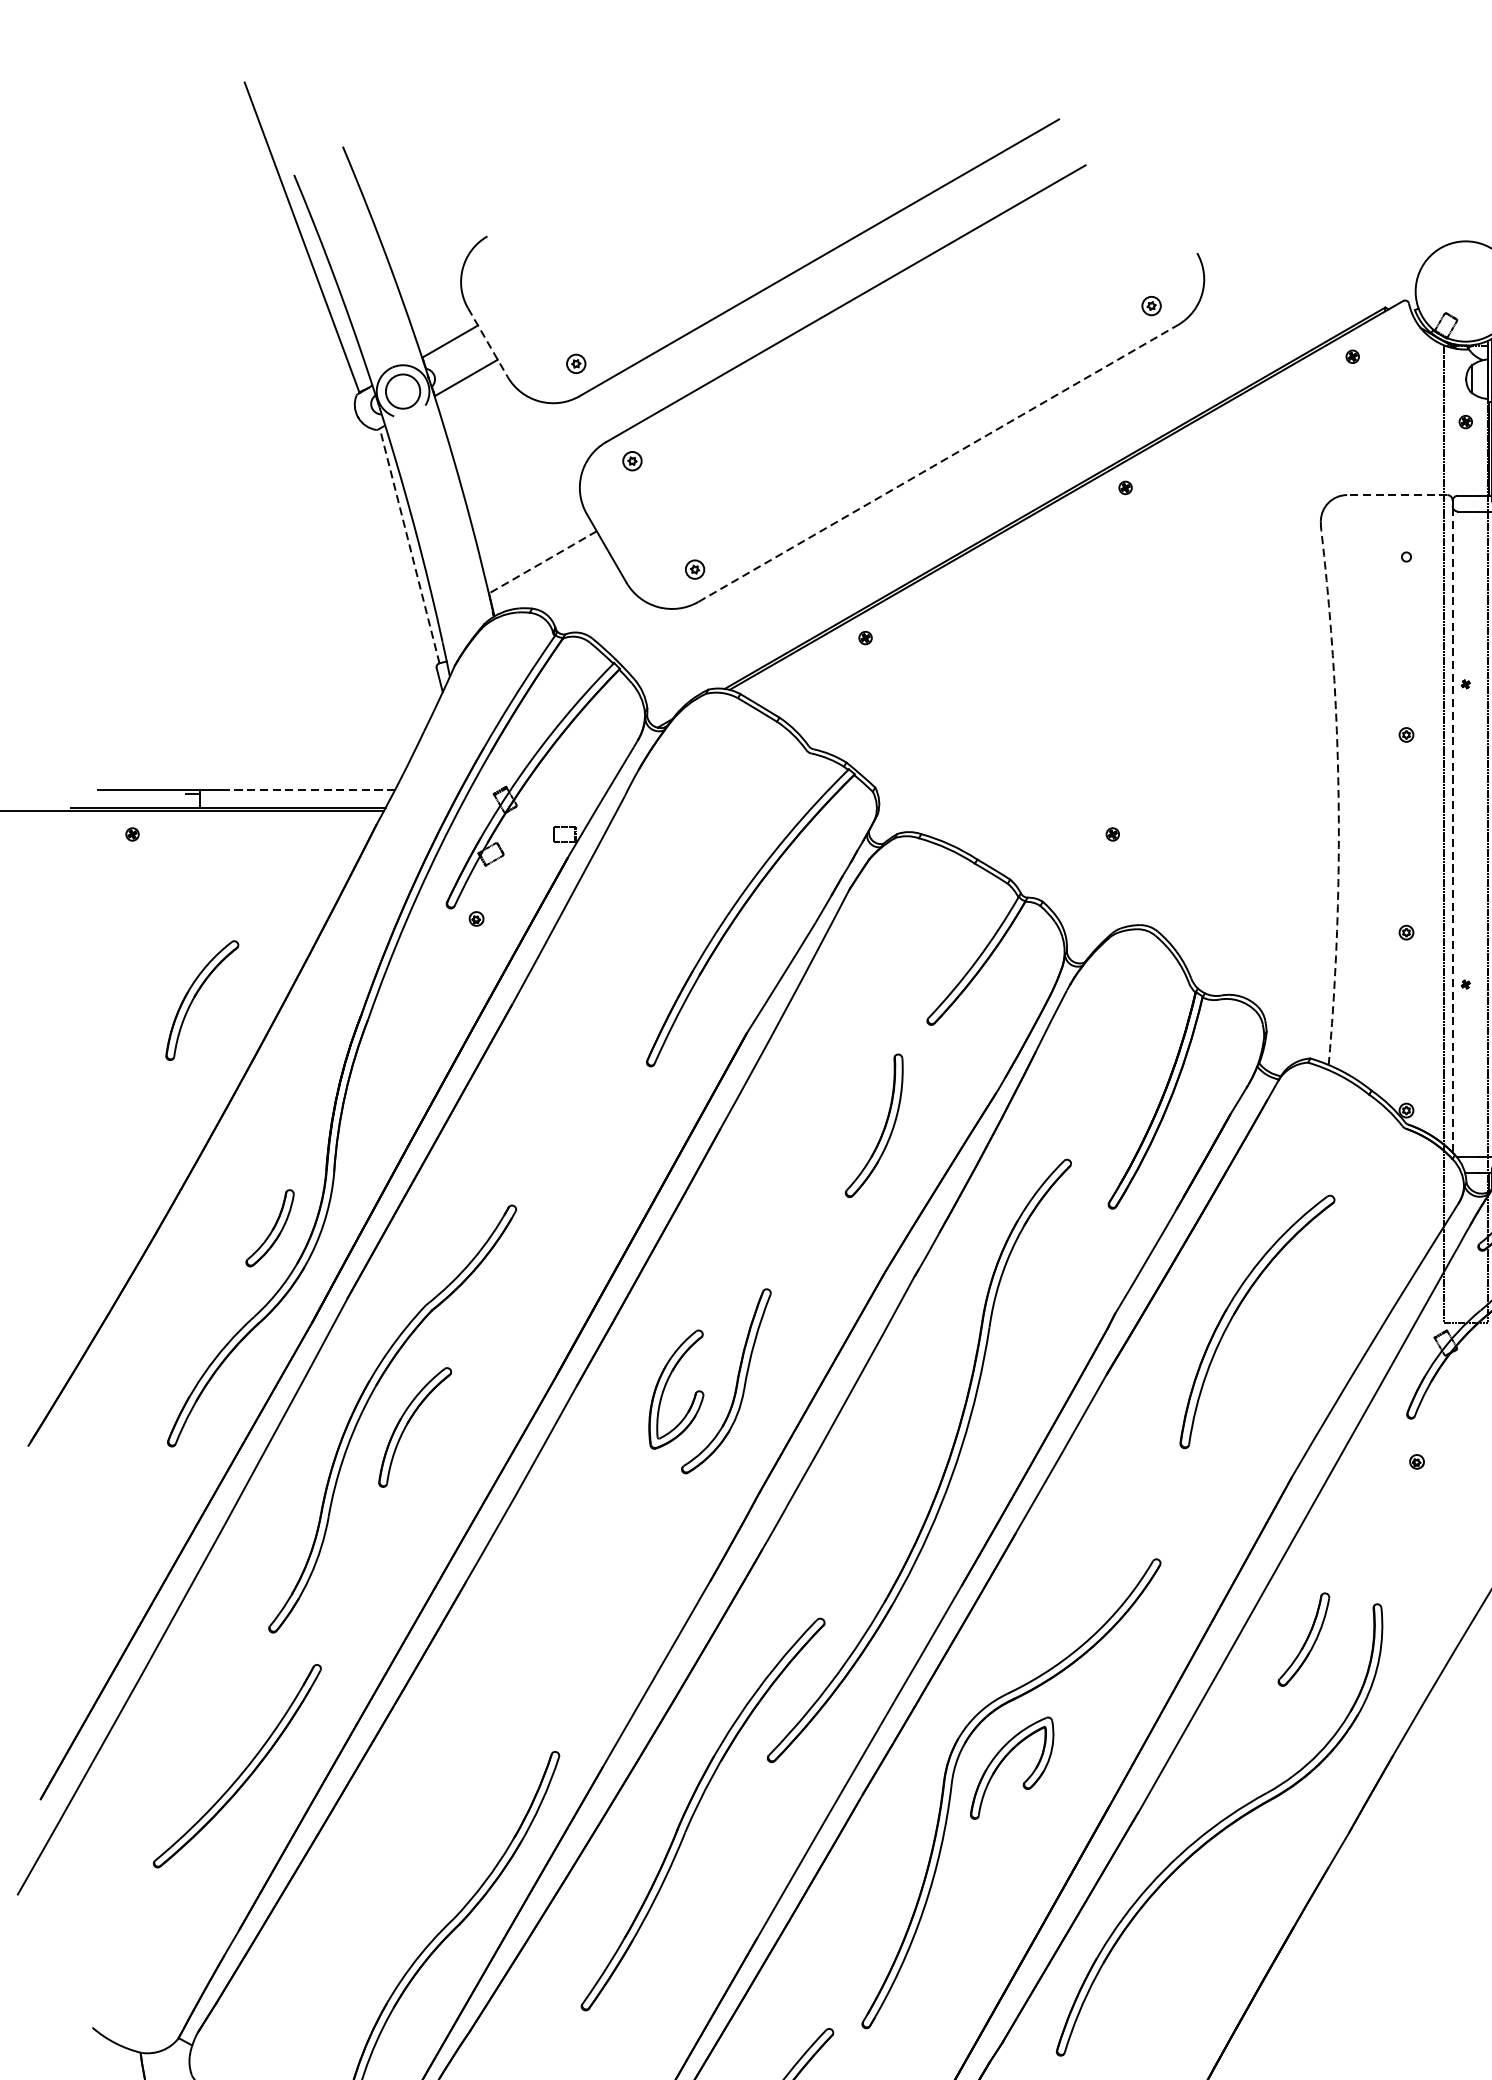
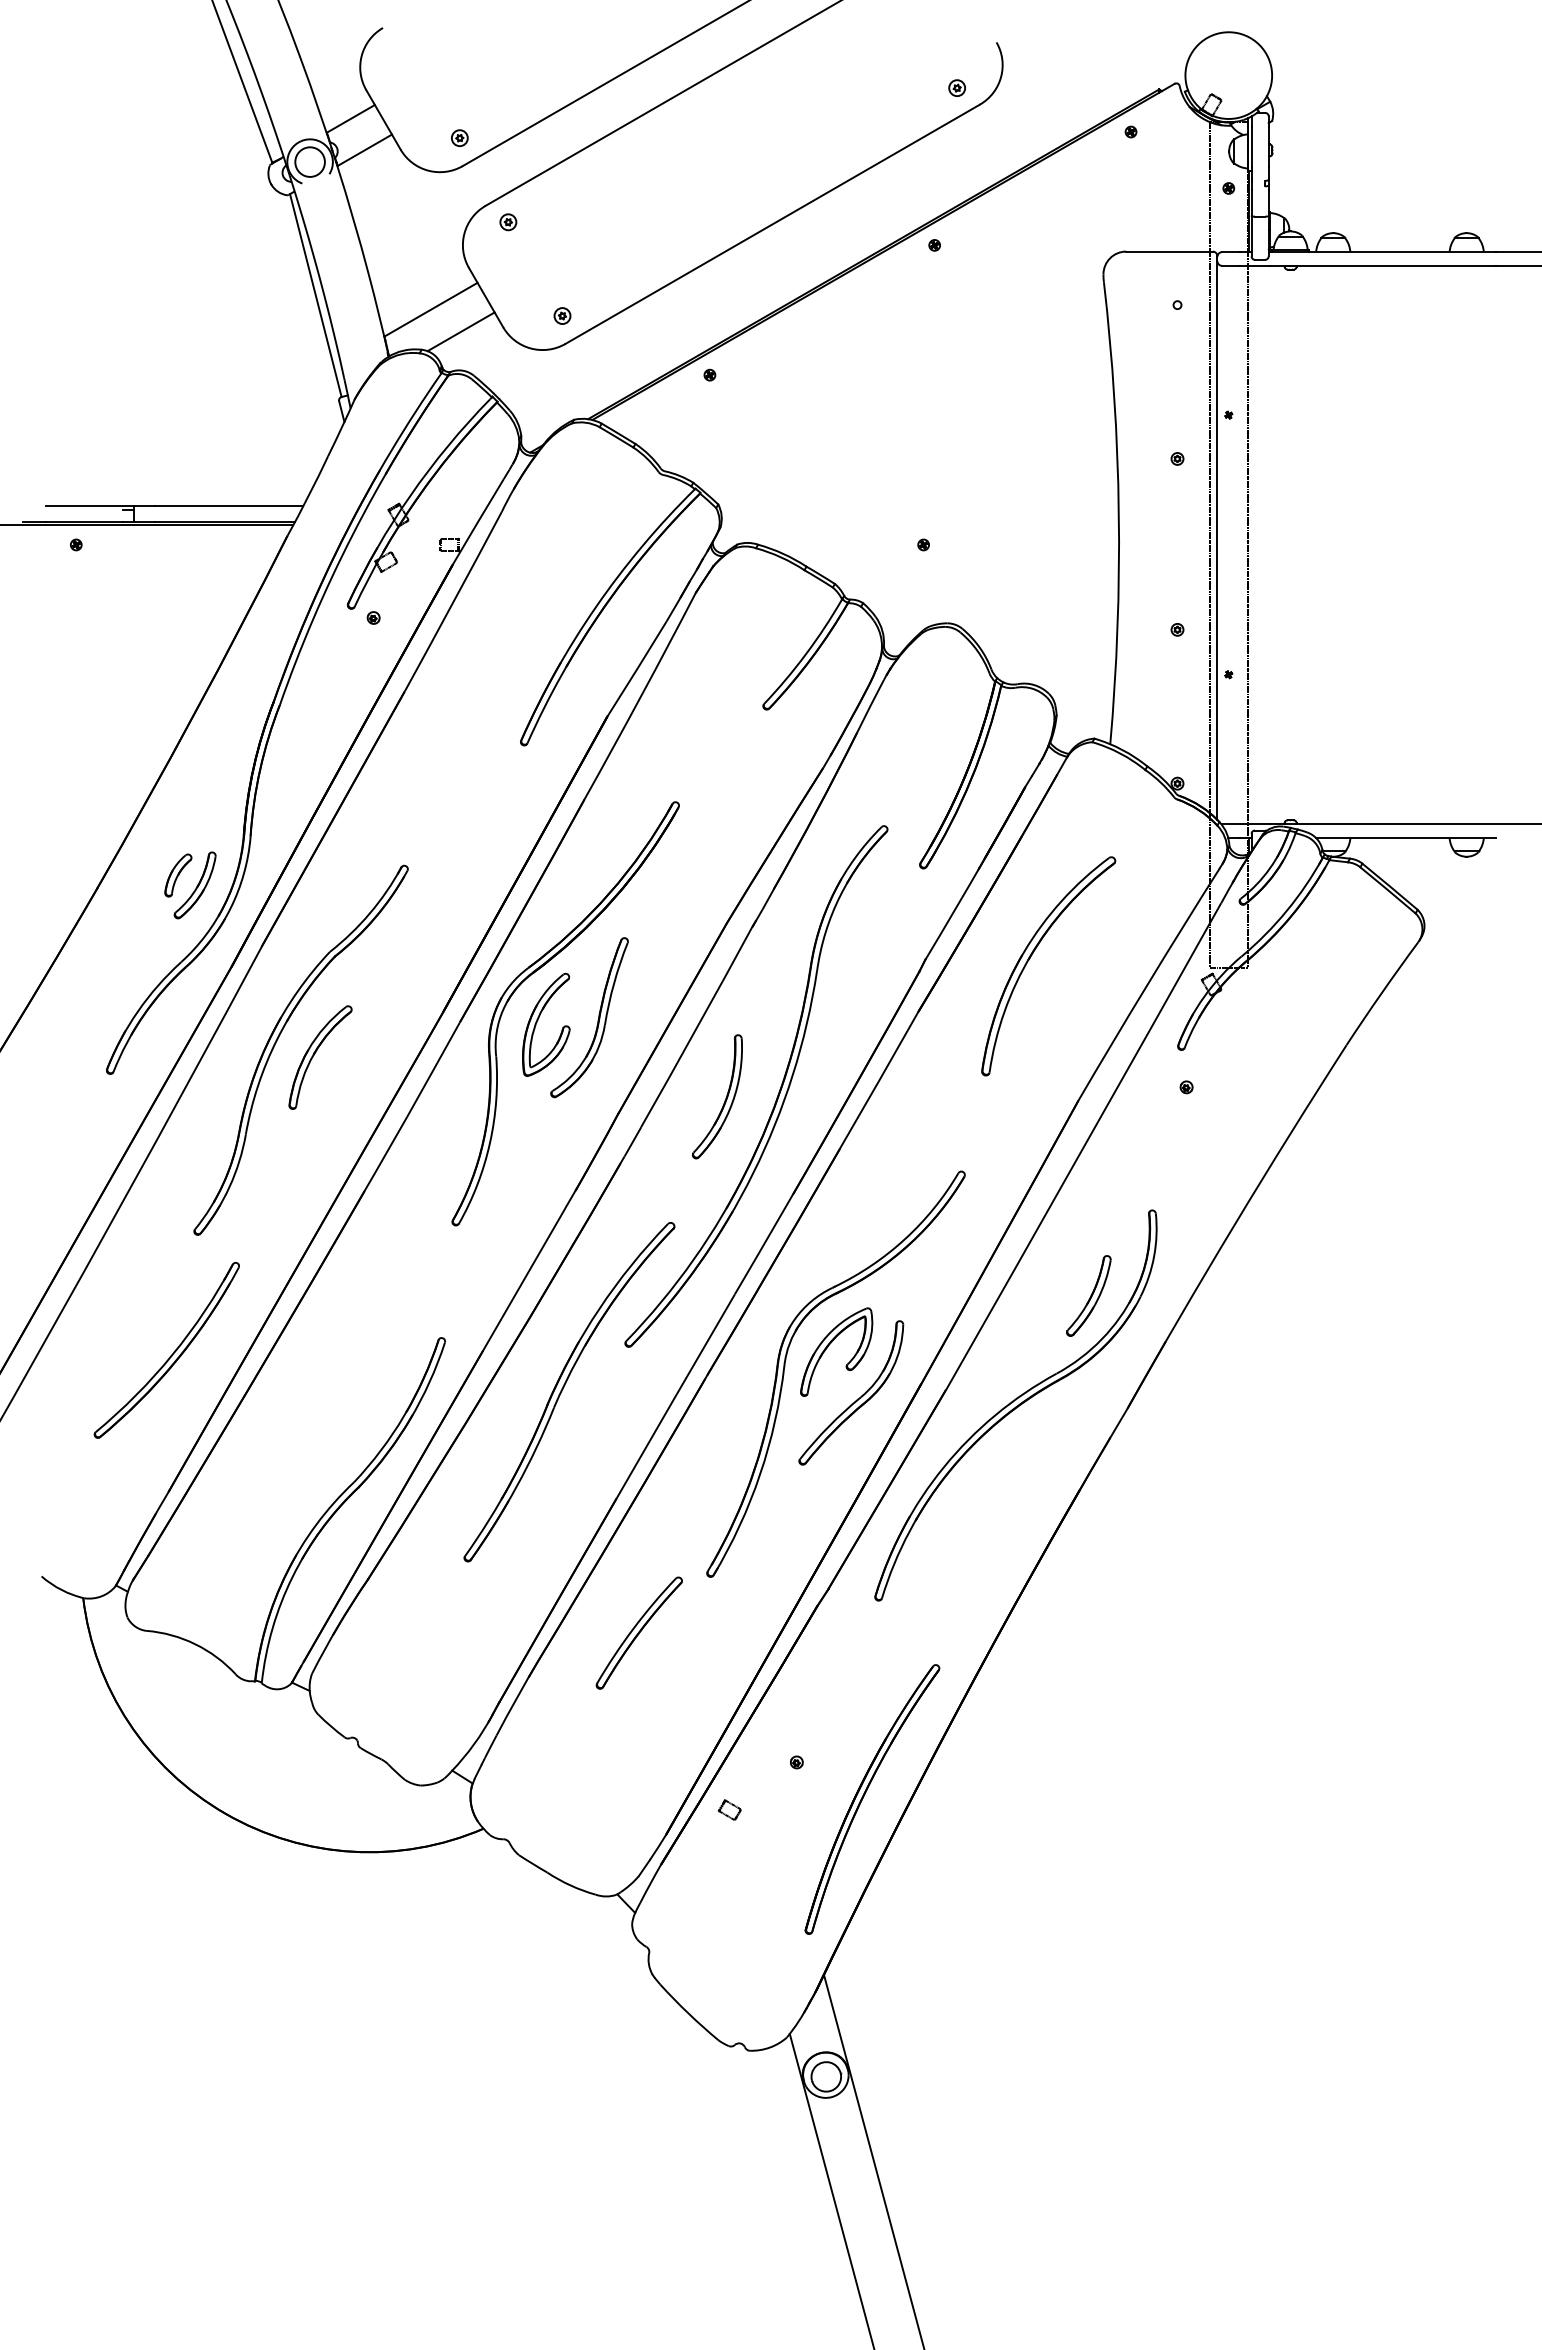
line: (487, 343) -> (383, 120), dashed -> solid
line: (939, 463) -> (773, 224), dashed -> solid
line: (1397, 494) -> (1169, 251), dashed -> solid
line: (409, 545) -> (315, 295), dashed -> solid
line: (543, 562) -> (431, 309), dashed -> solid
line: (577, 587) -> (460, 331), added
line: (308, 789) -> (228, 506), dashed -> solid
arc: (1338, 798) -> (1118, 513), dashed -> solid
line: (1452, 829) -> (1217, 540), dashed -> solid
part: (195, 998) -> (130, 686), removed
part: (882, 1130) -> (724, 1100), moved
part: (250, 1216) -> (178, 875), added
part: (662, 1330) -> (534, 973), added
part: (1303, 1639) -> (1088, 1295), moved
part: (1036, 1821) -> (857, 1398), added

